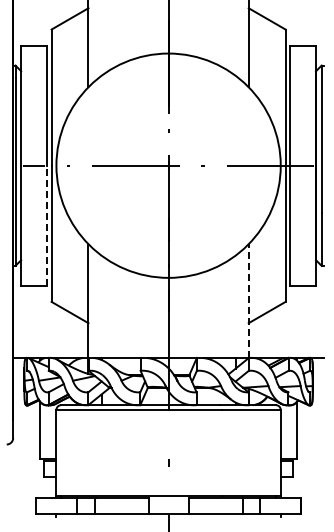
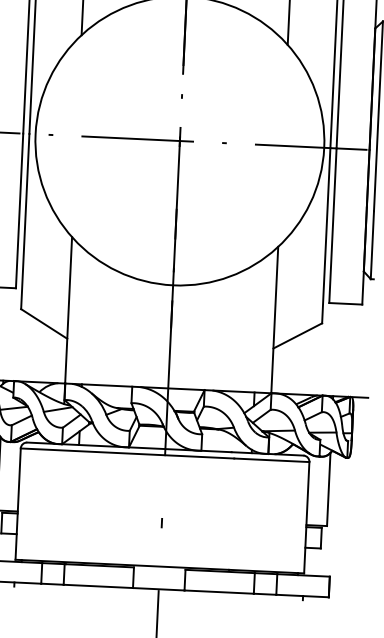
line: (46, 225) -> (19, 210), dashed -> solid
line: (248, 301) -> (274, 320), dashed -> solid

